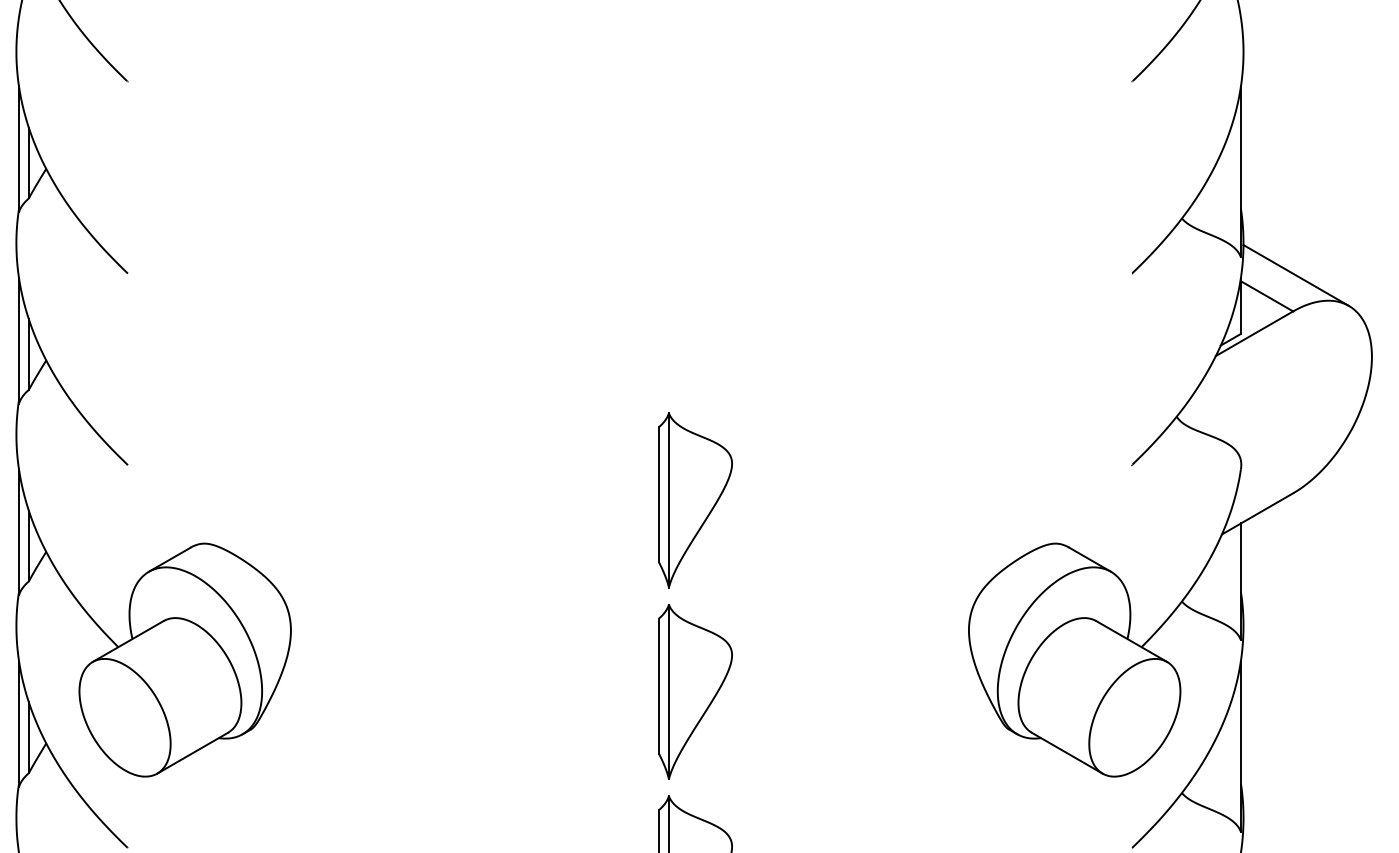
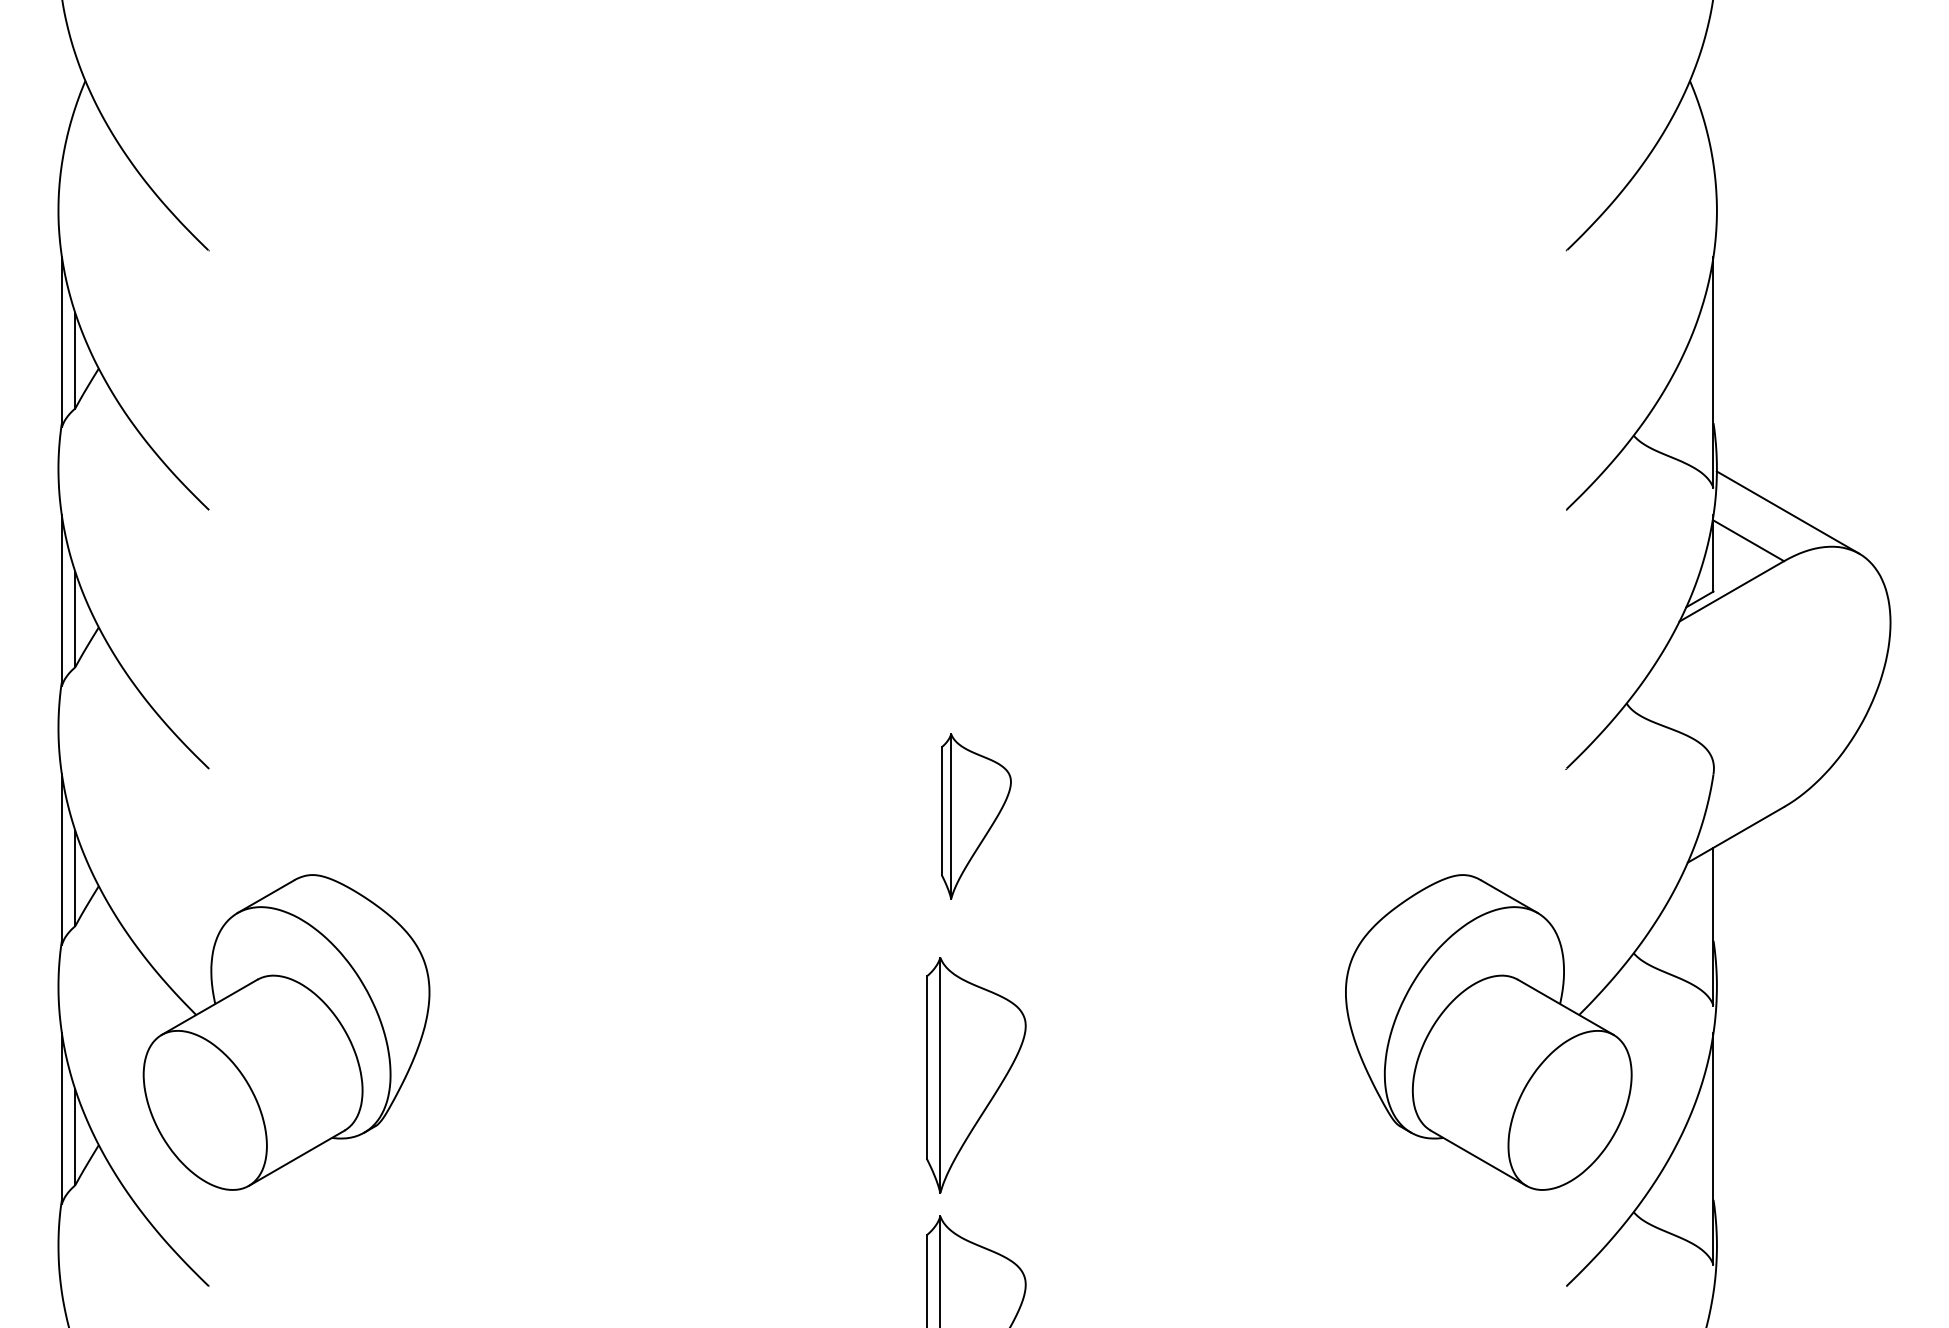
part: (695, 500) -> (976, 816), size x0.7

